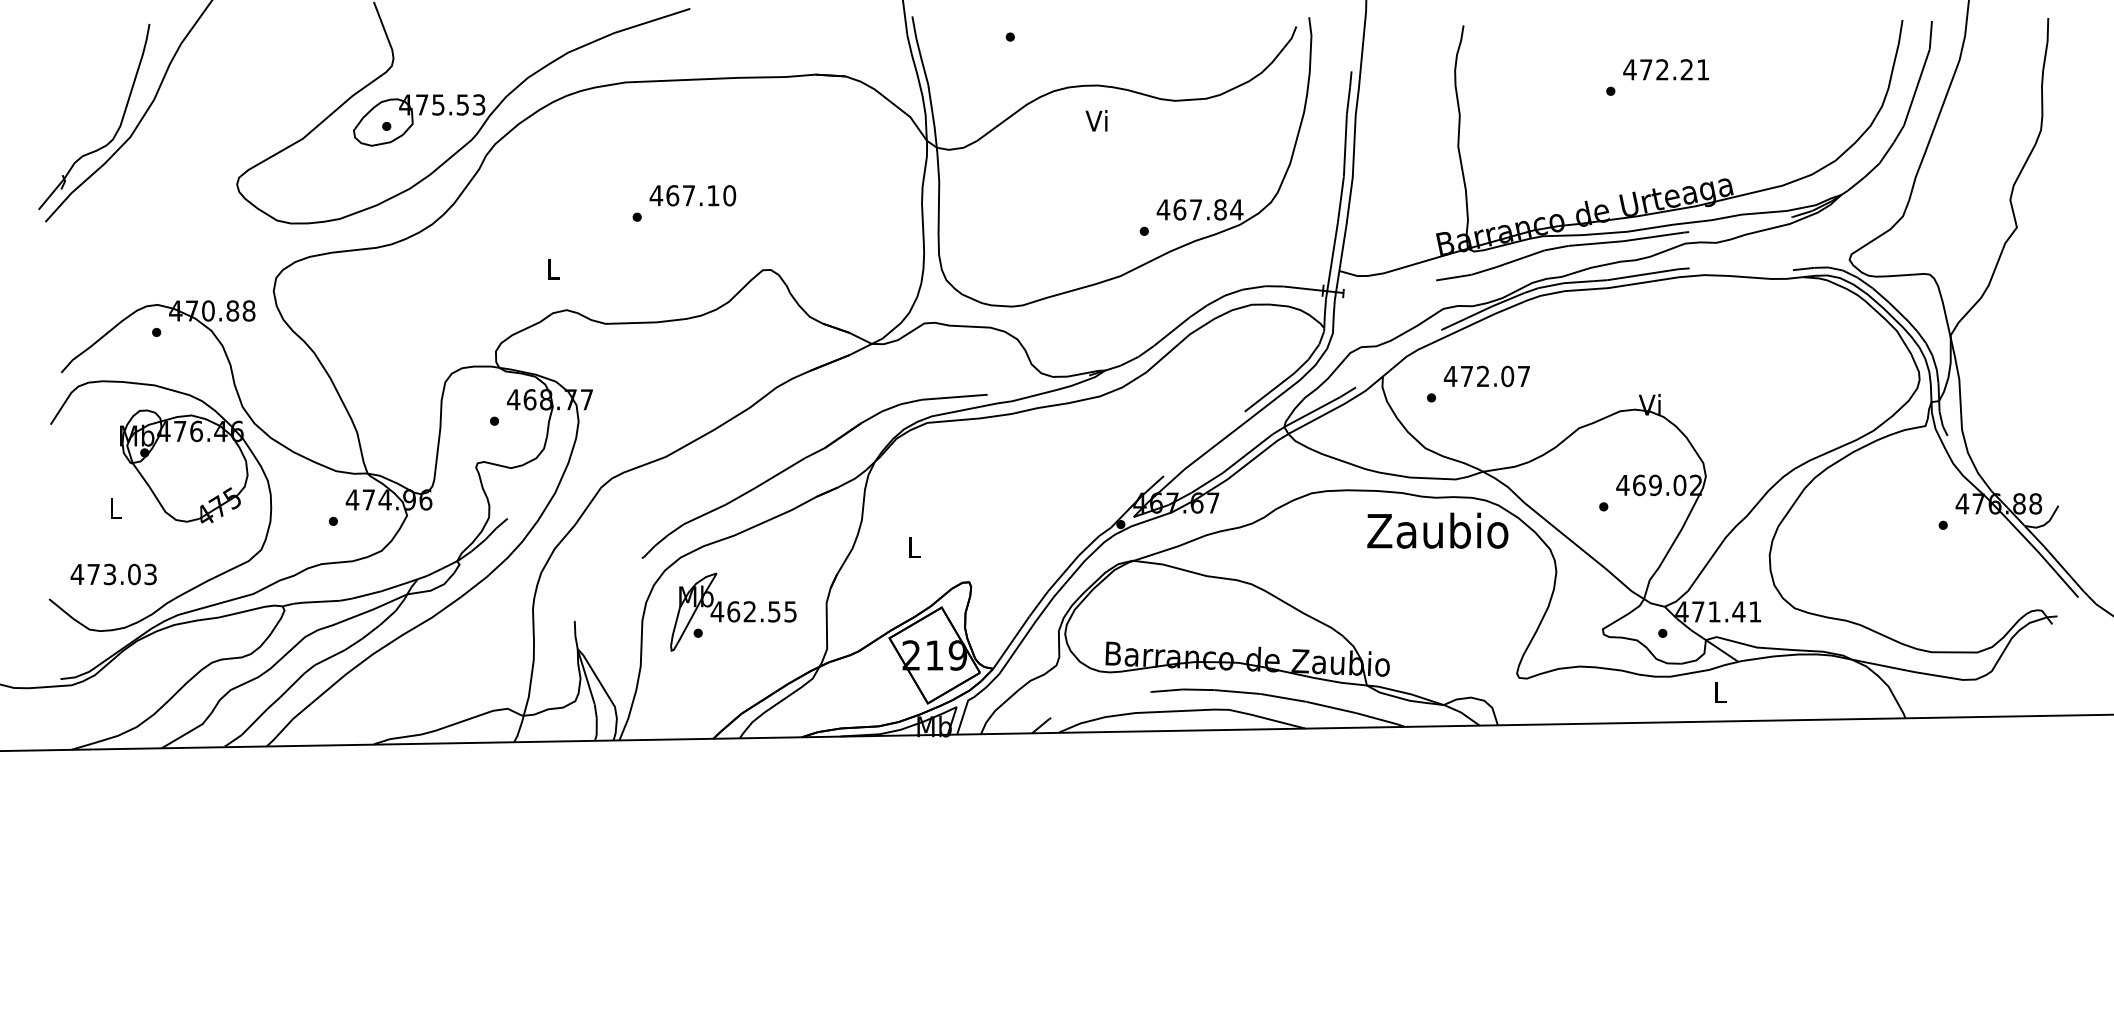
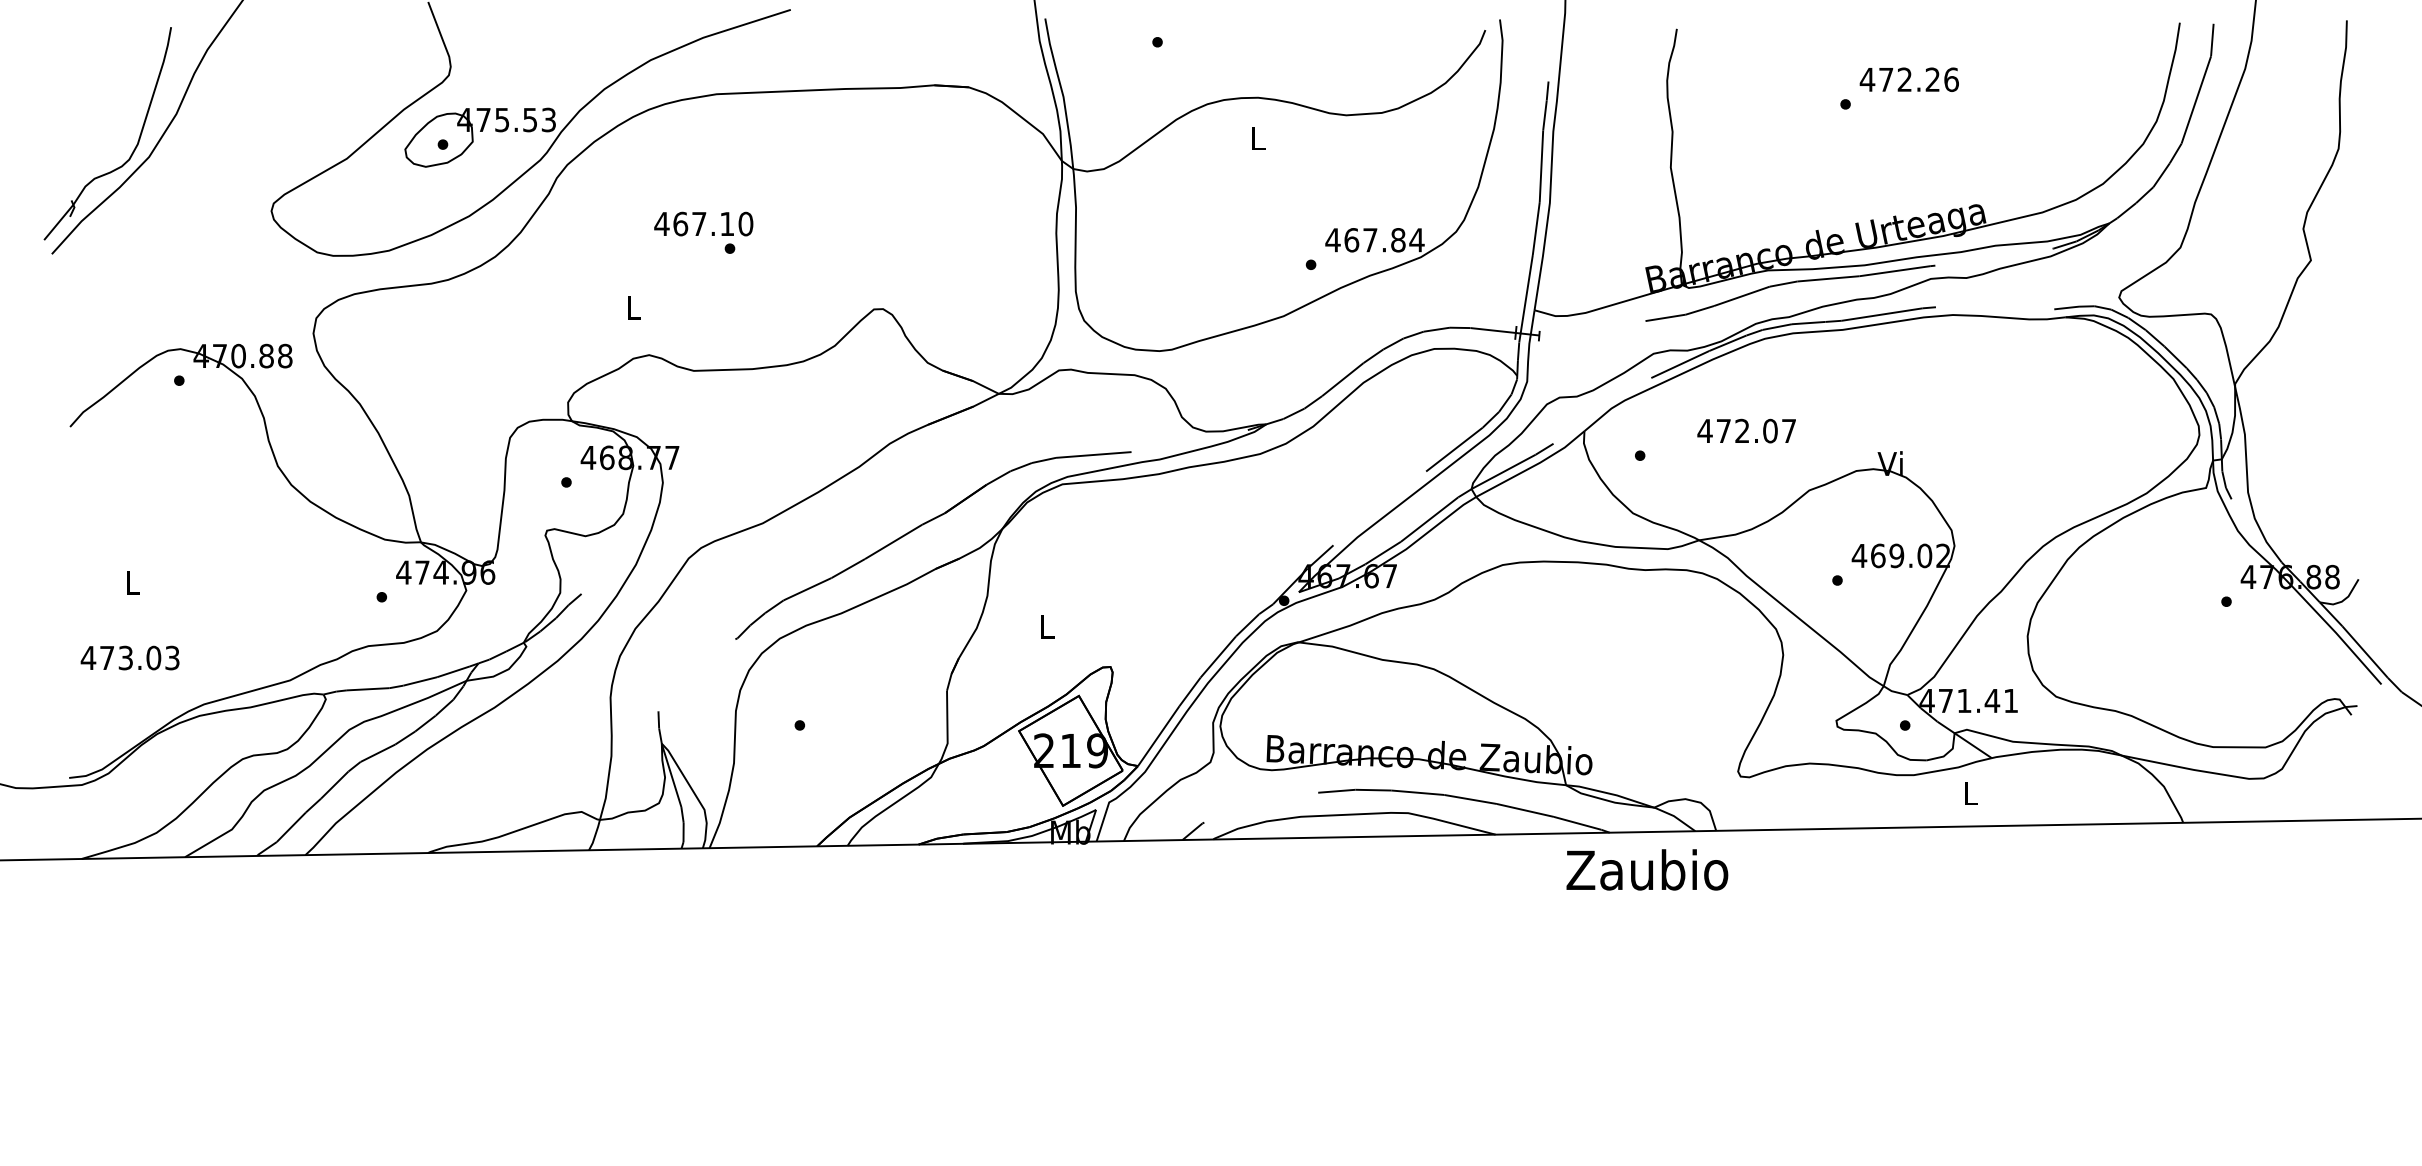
text: (1703, 69) -> (1951, 79), 472.21 -> 472.26
text: (1095, 120) -> (1255, 137), Vi -> L
text: (692, 195) -> (703, 223), moved
text: (1486, 375) -> (1746, 430), moved
part: (160, 505) -> (183, 579), removed
text: (1437, 530) -> (1647, 869), moved
part: (733, 612) -> (840, 701), removed

